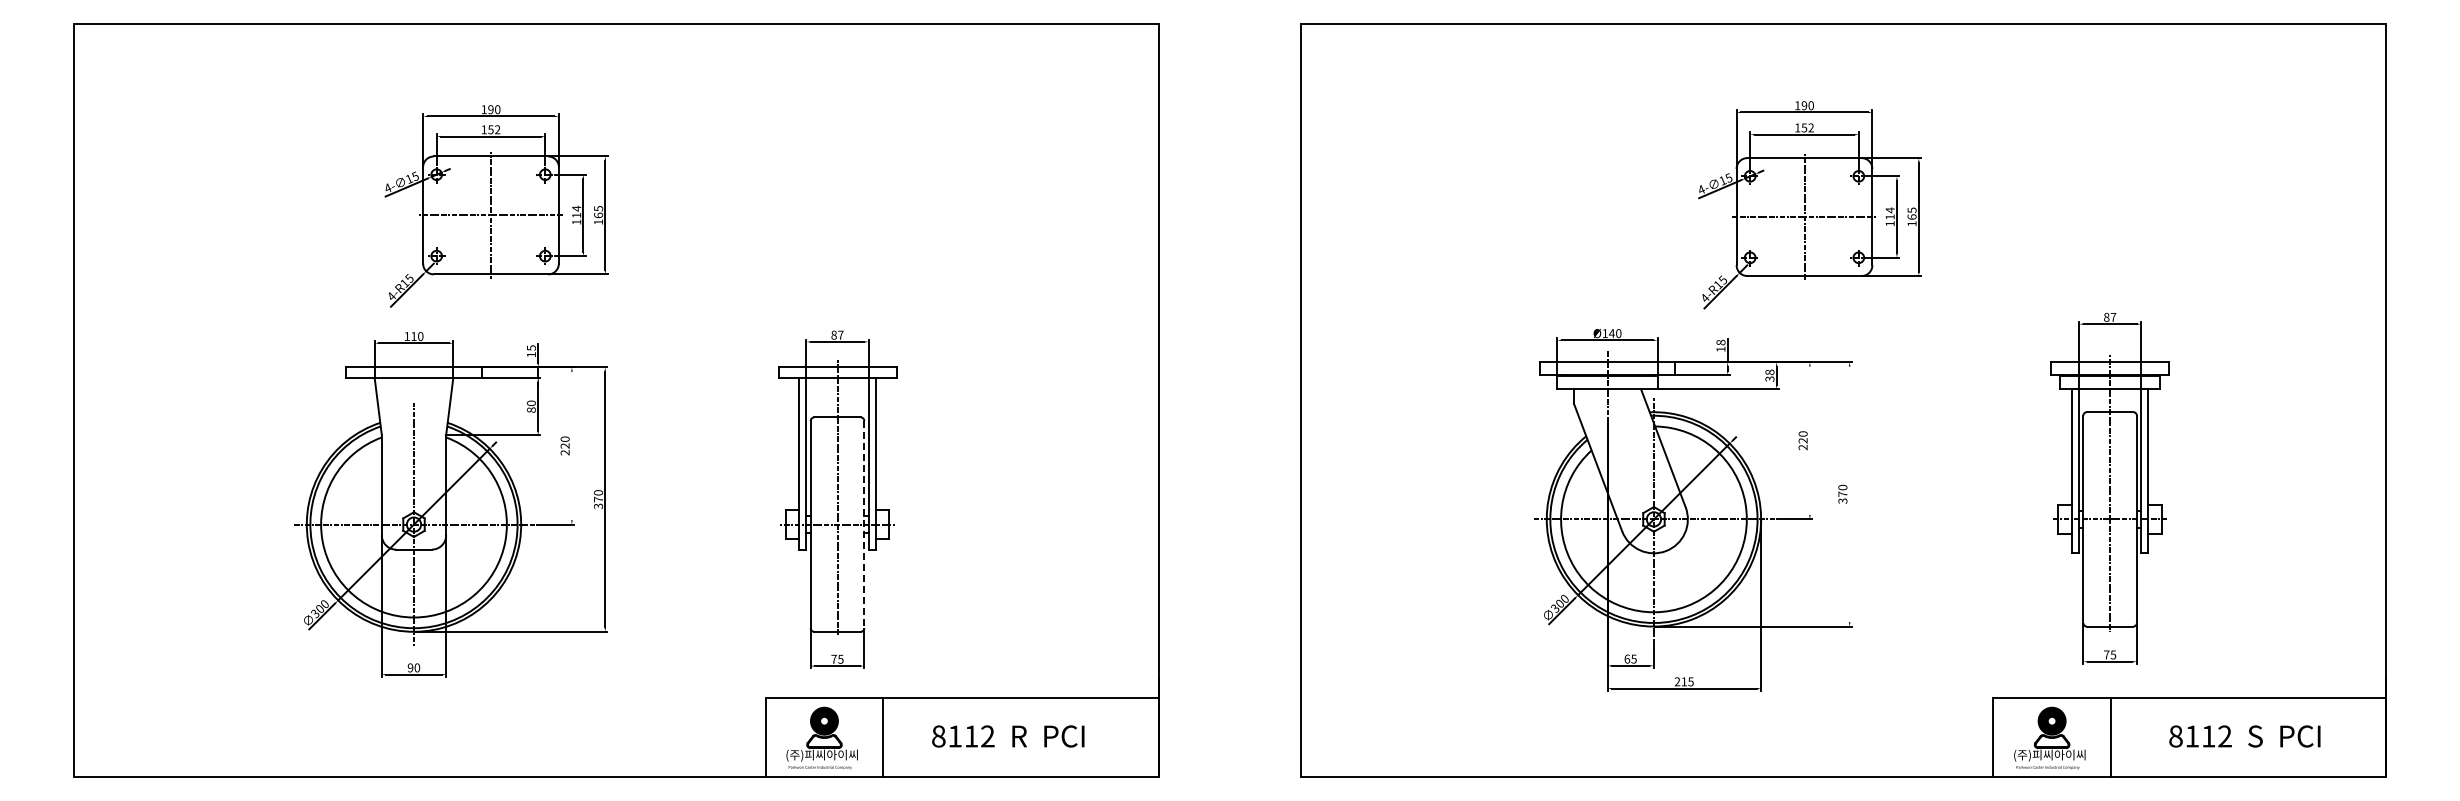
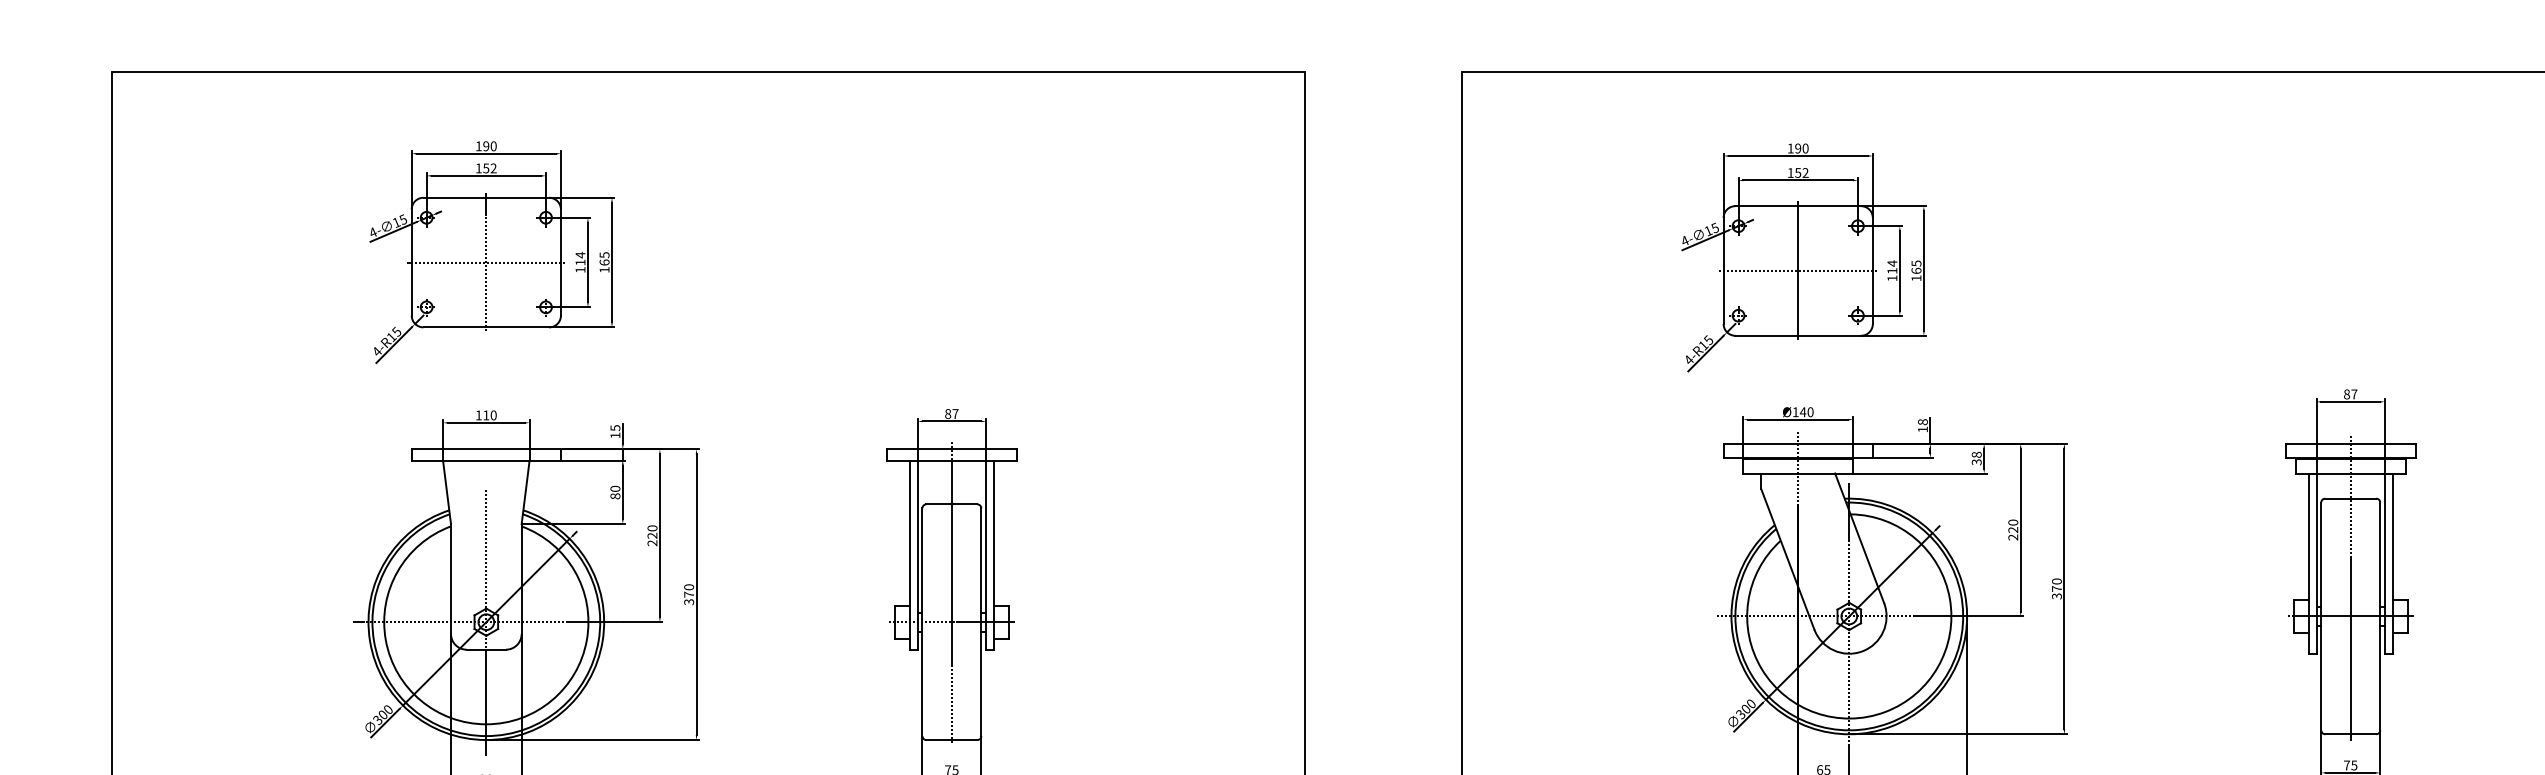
part: (1809, 205) -> (1803, 258), moved
part: (496, 206) -> (492, 252), moved
line: (1809, 440) -> (2020, 529), added
line: (571, 445) -> (659, 535), added
line: (1849, 494) -> (2064, 589), added
line: (864, 524) -> (981, 622), dashed -> solid

